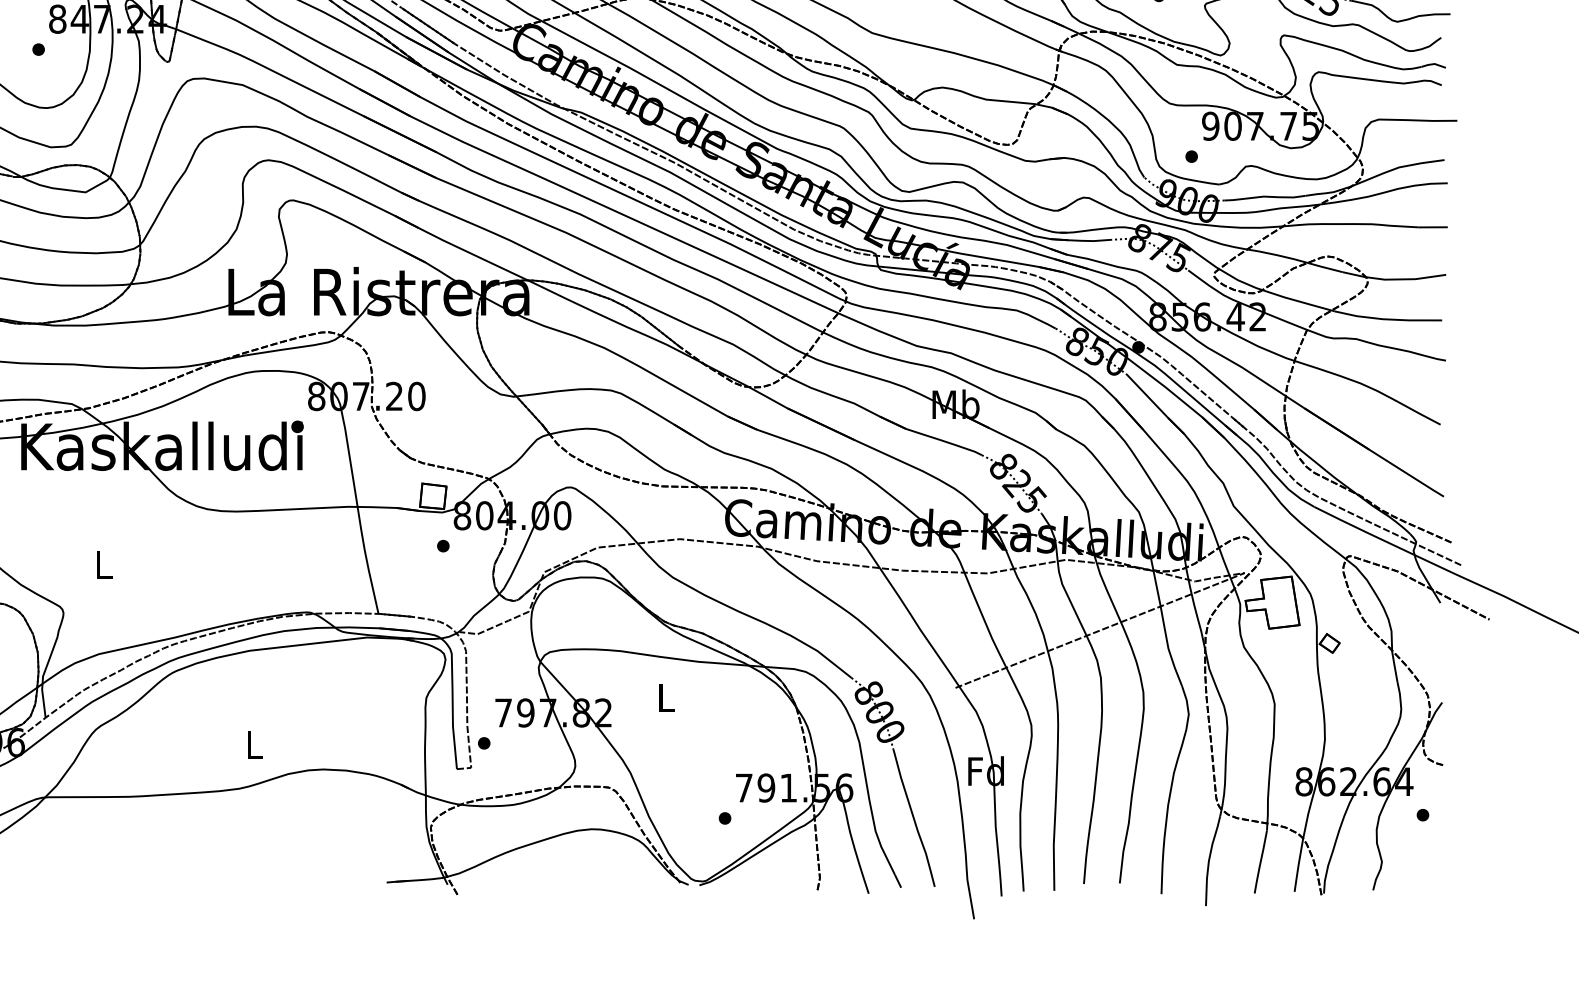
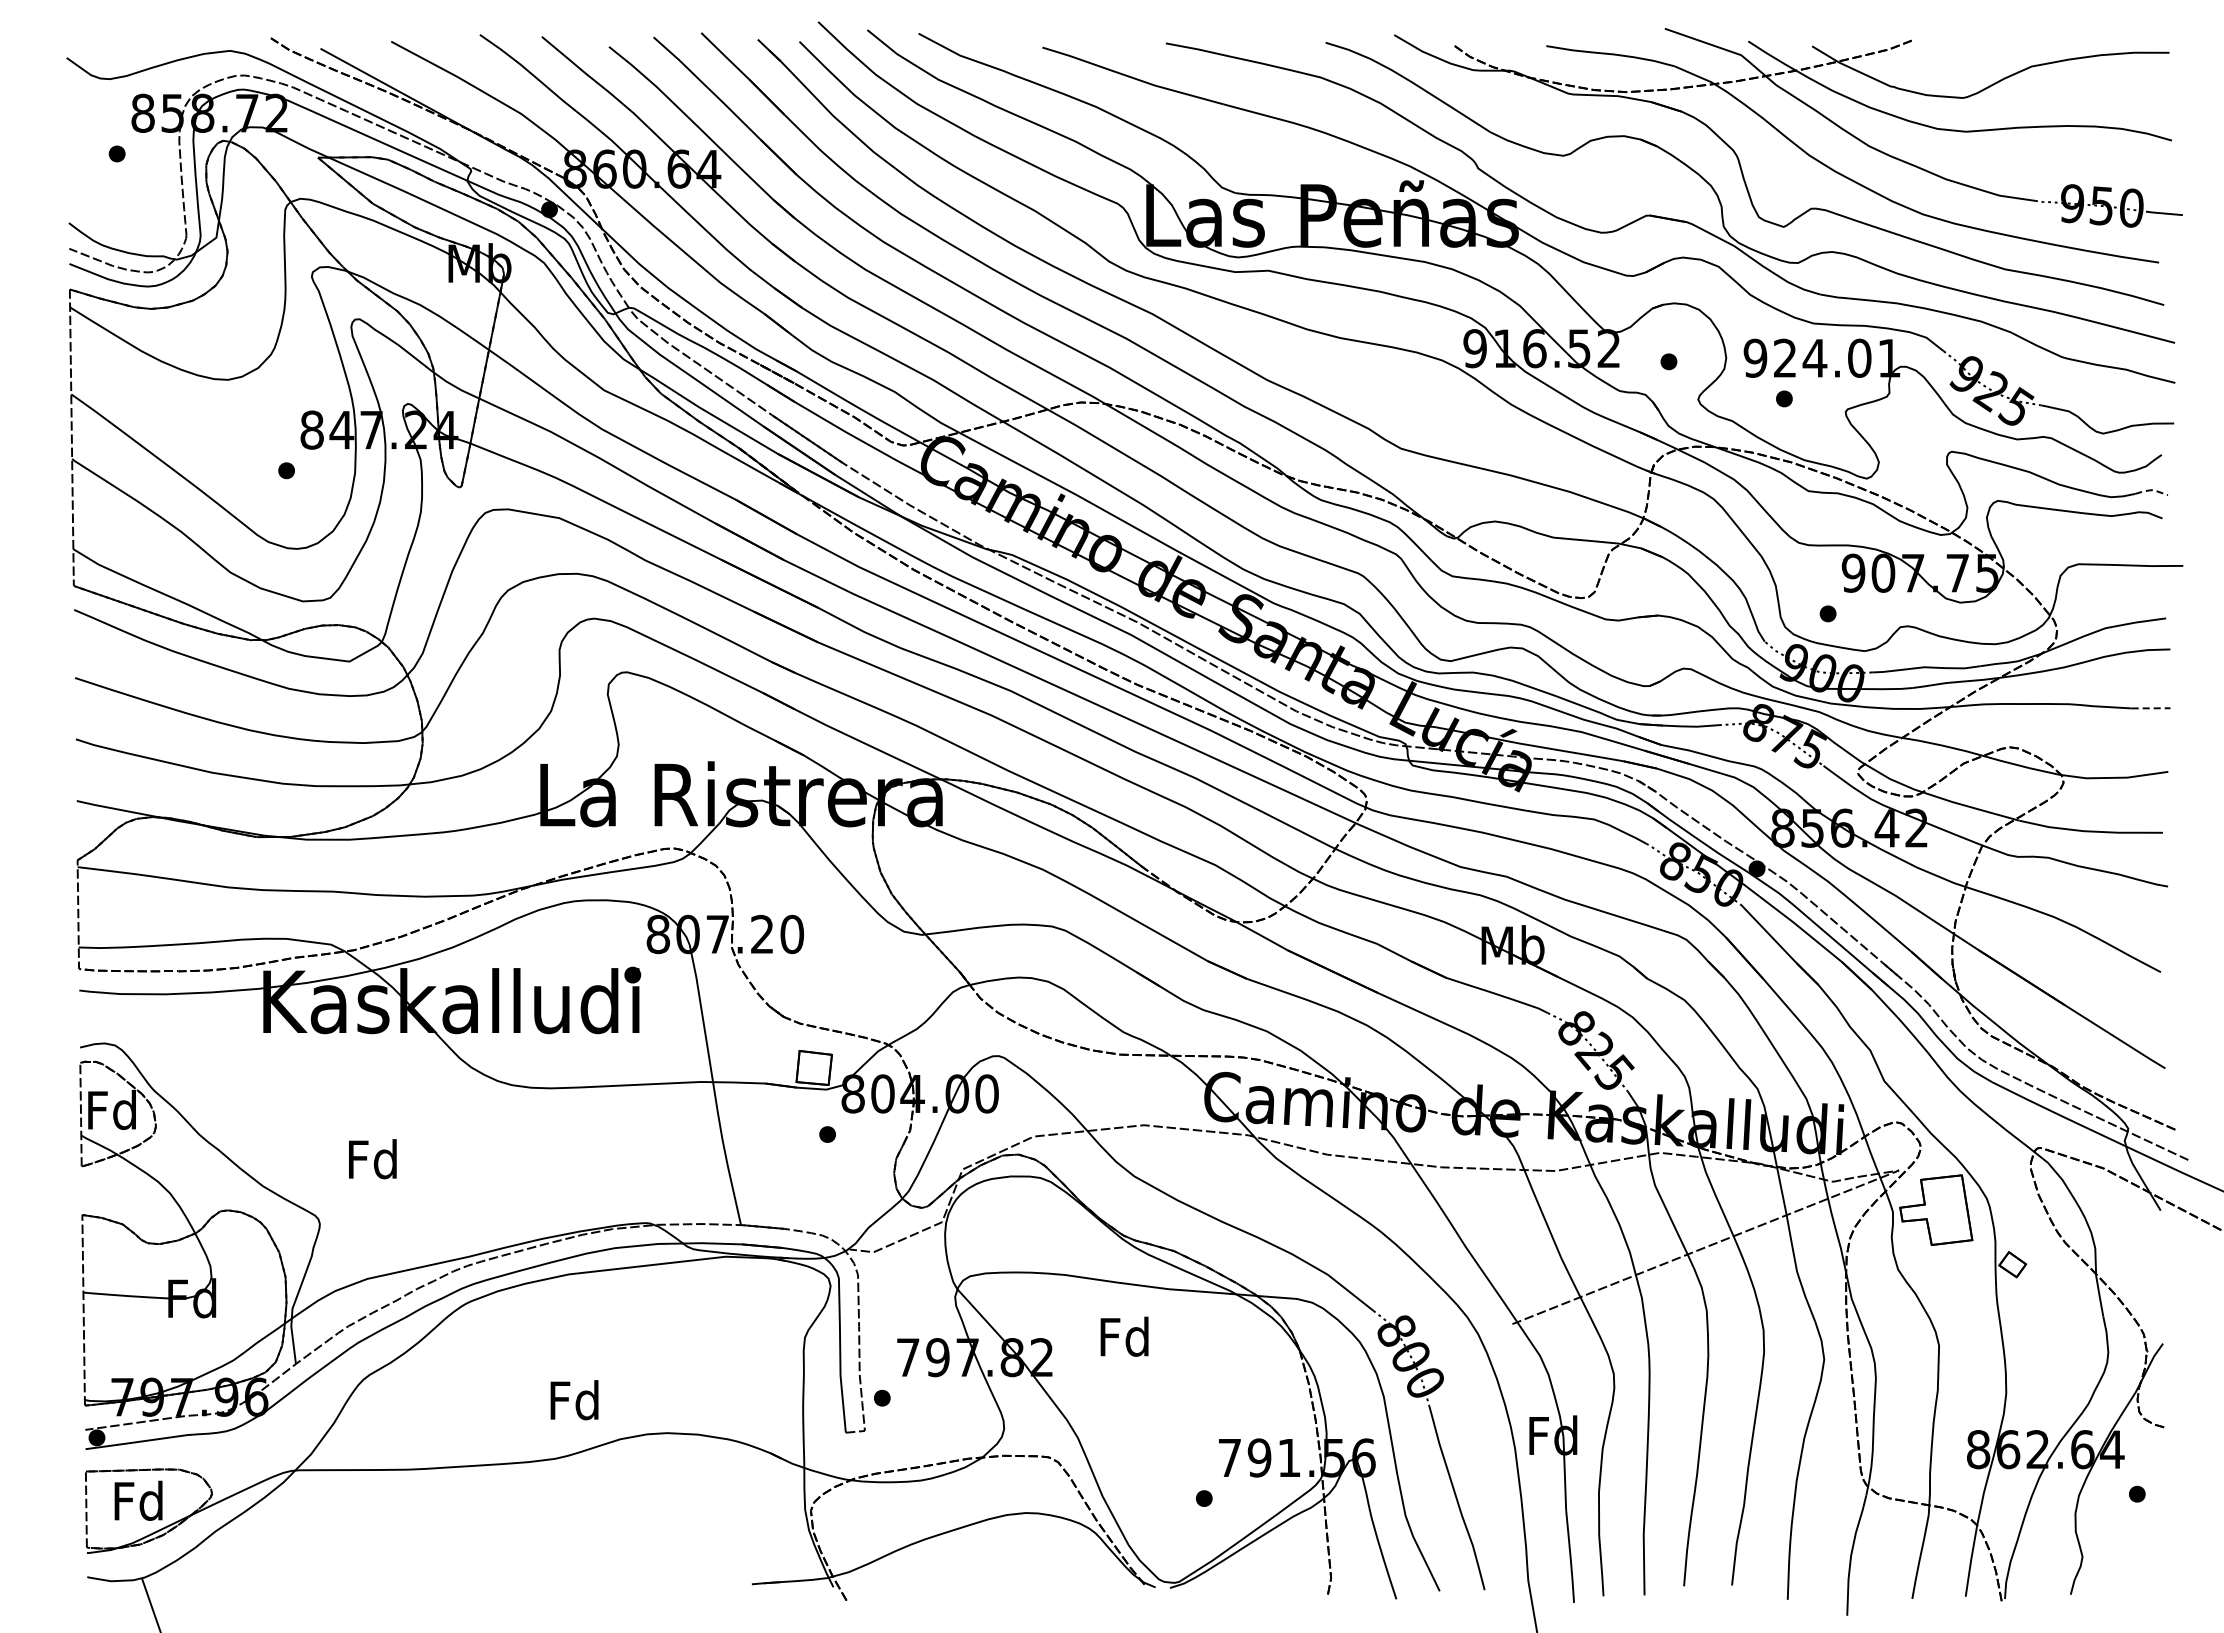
line: (1434, 64) -> (2152, 490), solid -> dashed
line: (1433, 227) -> (2151, 708), solid -> dashed
text: (102, 564) -> (372, 1159), L -> Fd
text: (665, 697) -> (1124, 1336), L -> Fd
text: (253, 745) -> (574, 1400), L -> Fd

